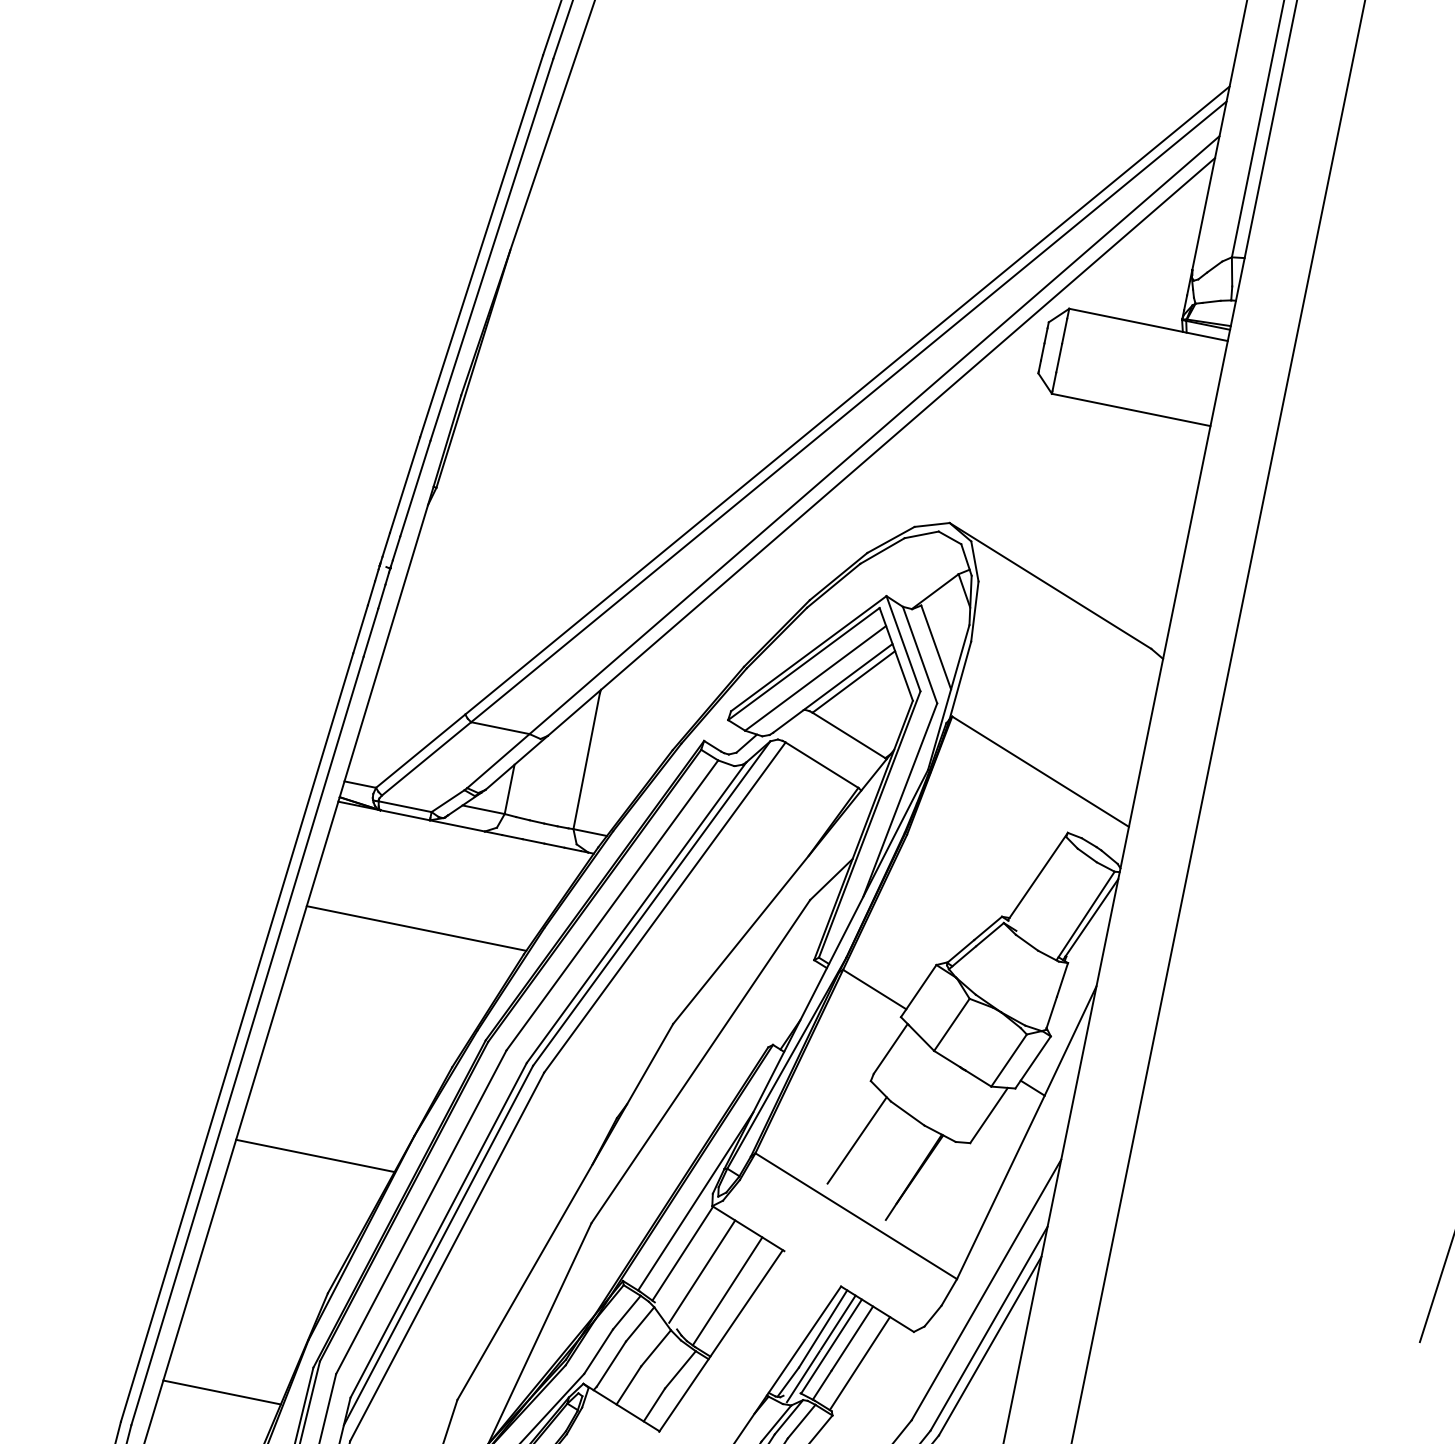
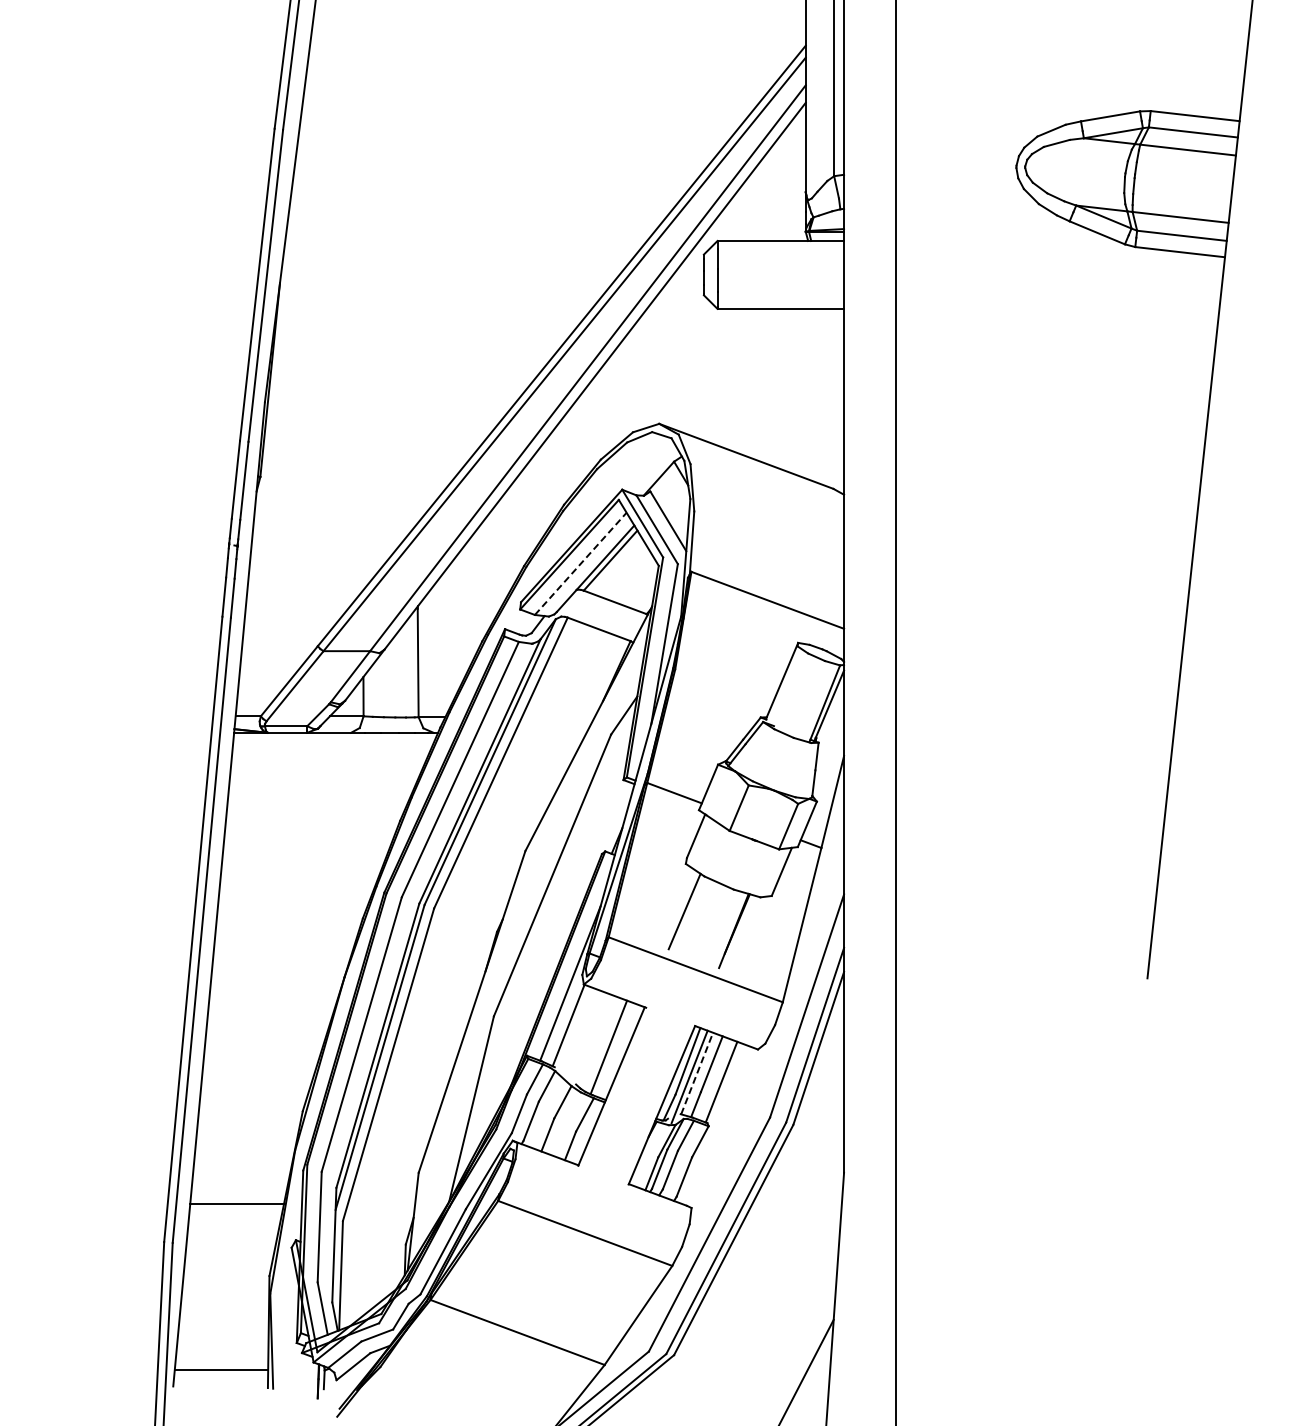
line: (815, 677) -> (580, 563), solid -> dashed
line: (416, 928) -> (313, 817), removed
line: (315, 1155) -> (271, 1007), removed
line: (702, 1270) -> (586, 1035), removed
line: (831, 1346) -> (697, 1073), solid -> dashed

